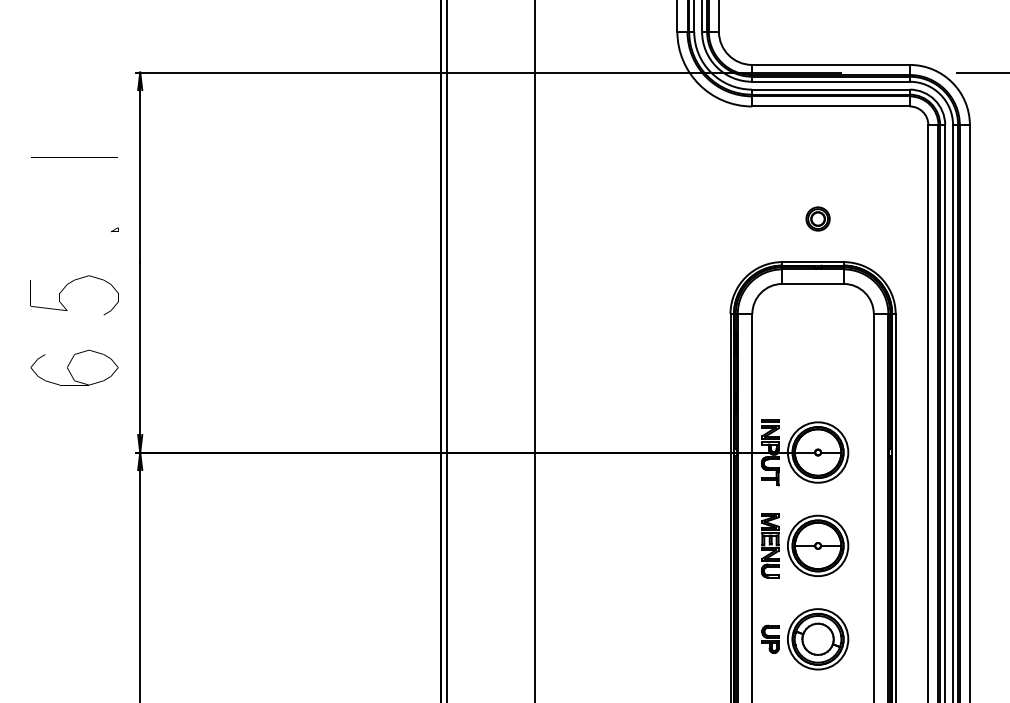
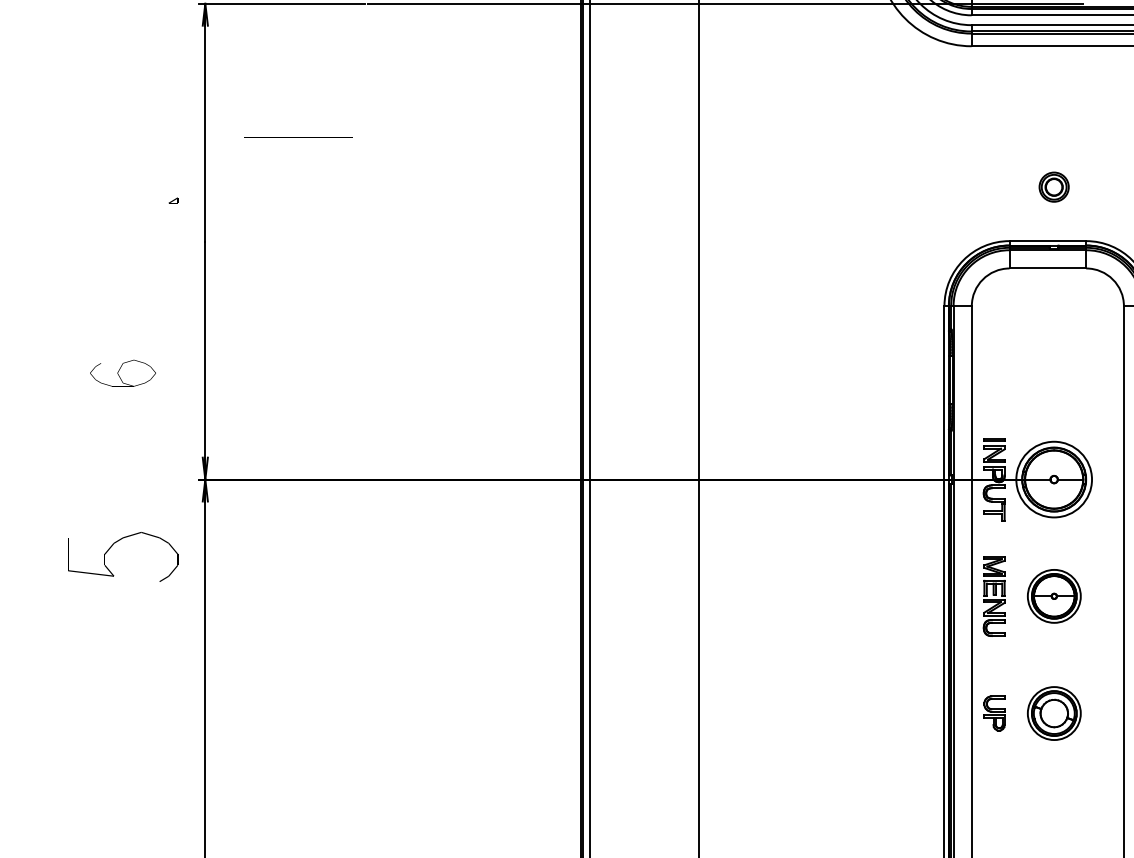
line: (74, 157) -> (298, 137), moved
part: (66, 286) -> (113, 545), moved
part: (74, 367) -> (123, 373), size x0.6
part: (818, 545) -> (1054, 595), size x0.7
part: (818, 639) -> (1054, 713), size x0.7

